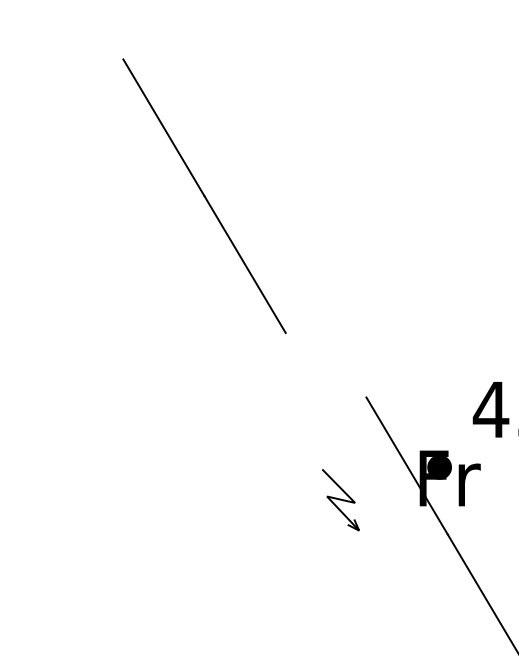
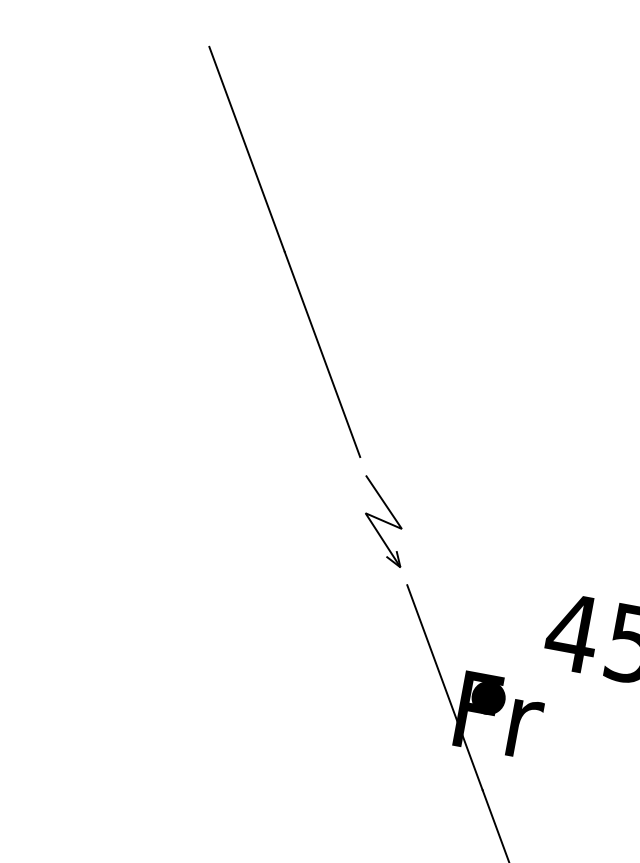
line: (204, 195) -> (284, 250), moved
part: (340, 500) -> (382, 522), moved

